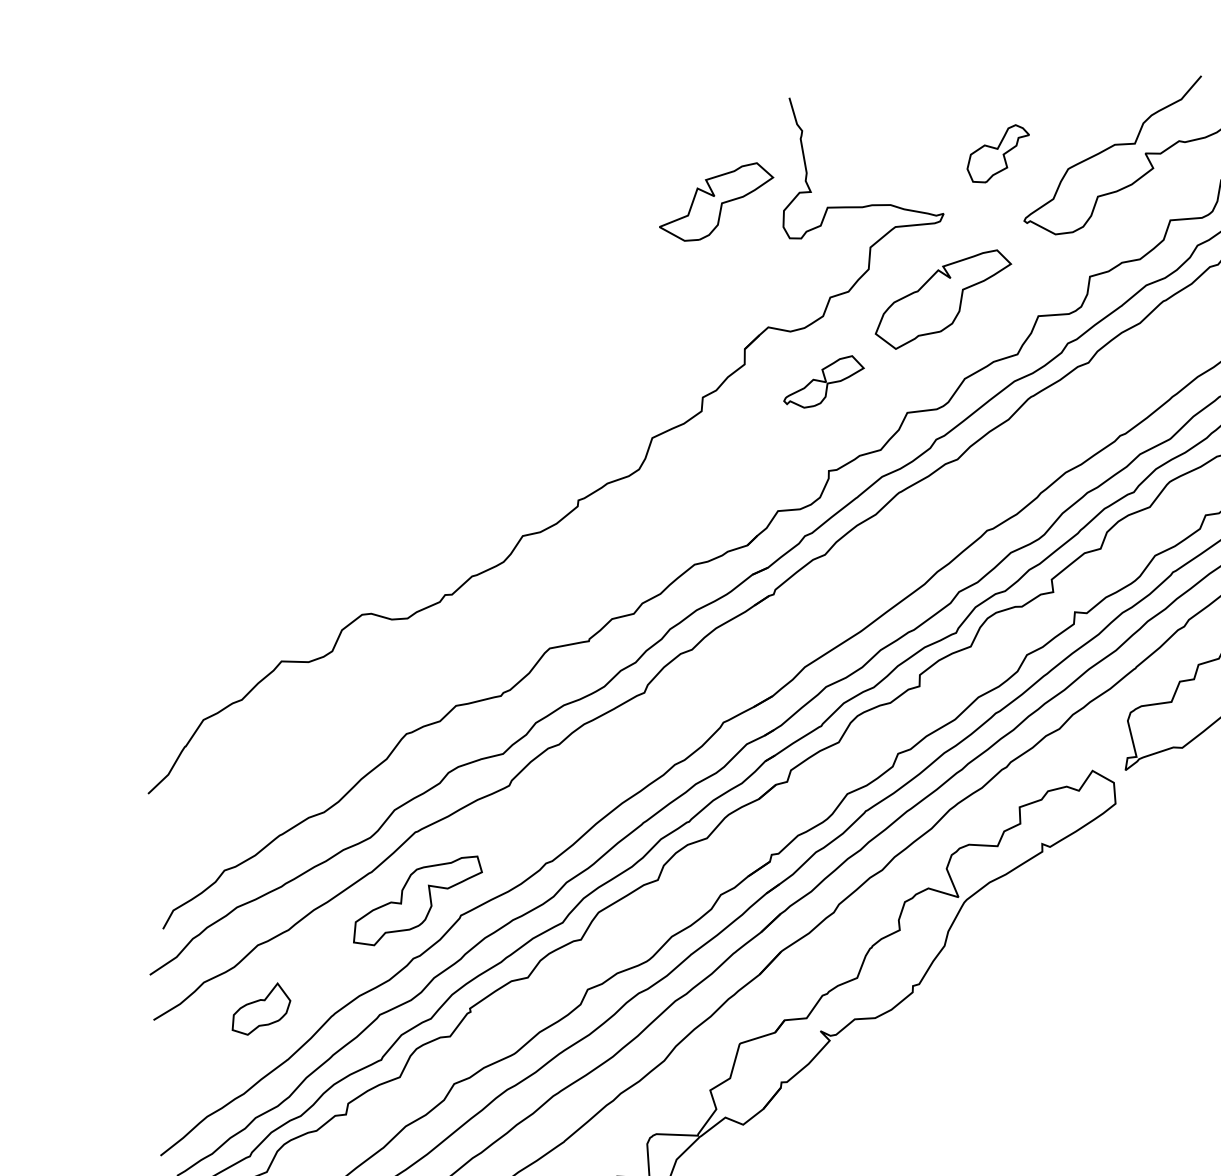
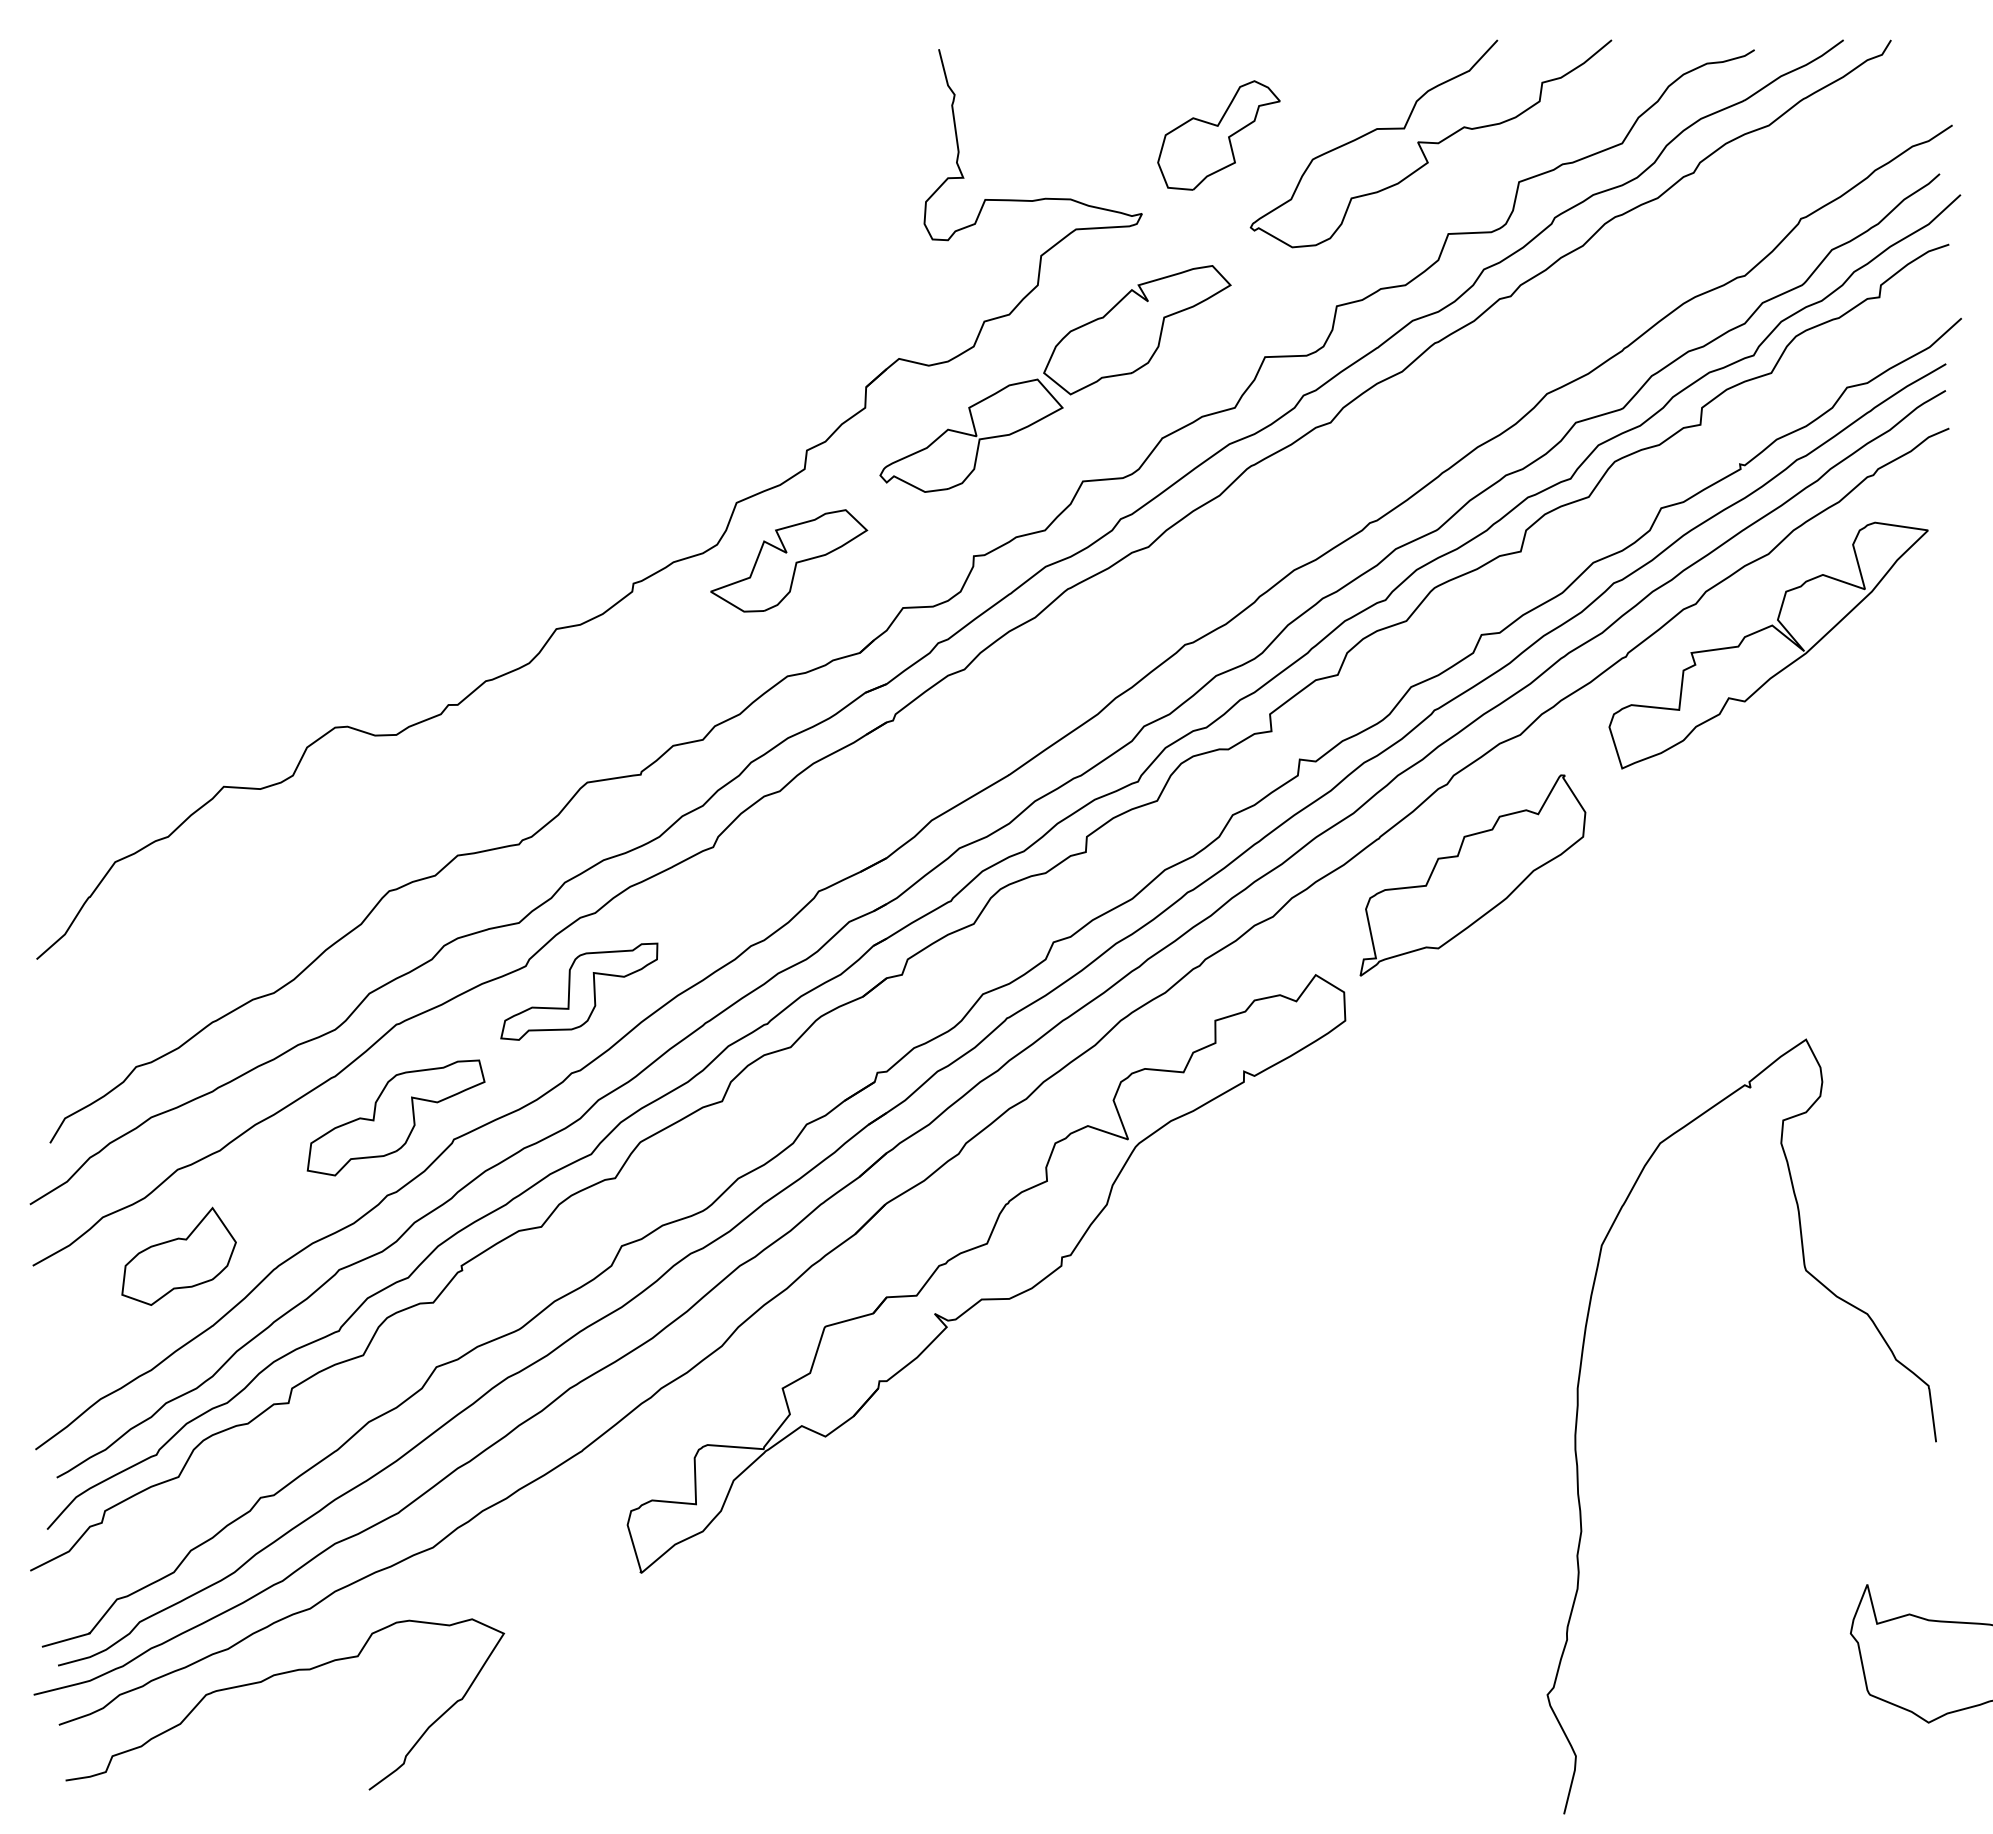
part: (998, 153) -> (1218, 135), size x1.43
part: (716, 201) -> (789, 560), moved
part: (823, 381) -> (971, 435), size x1.67
part: (549, 802) -> (579, 991), added
part: (260, 1008) -> (178, 1255), size x1.43

